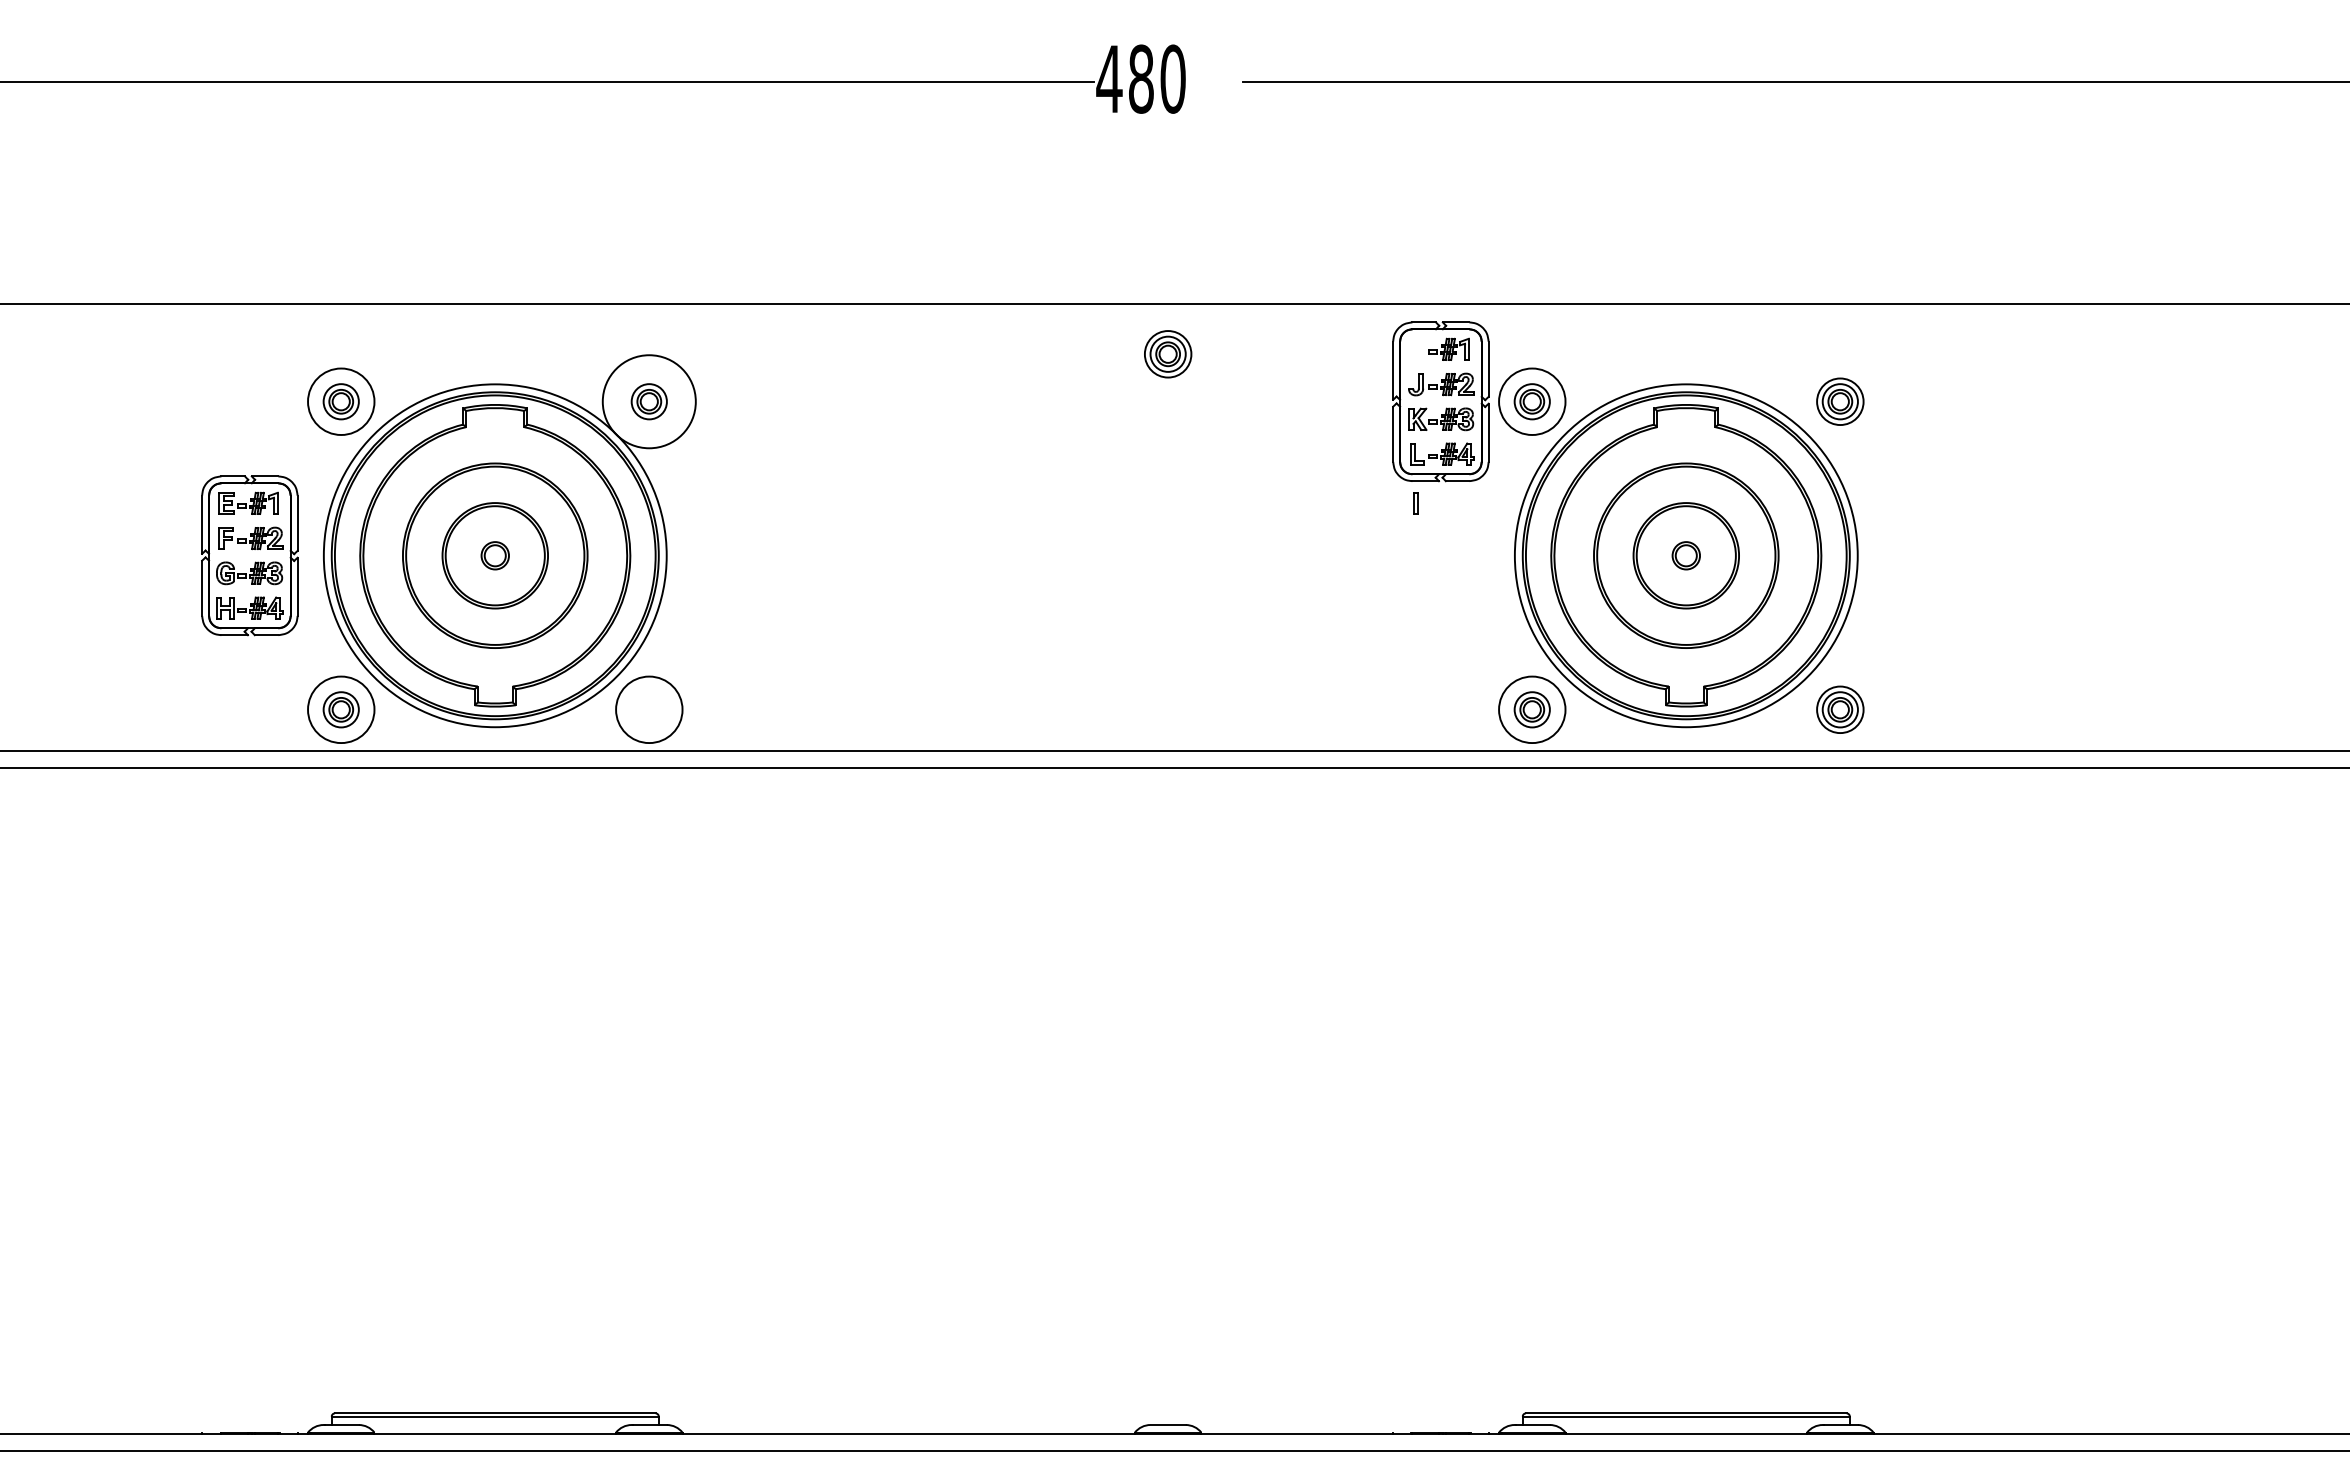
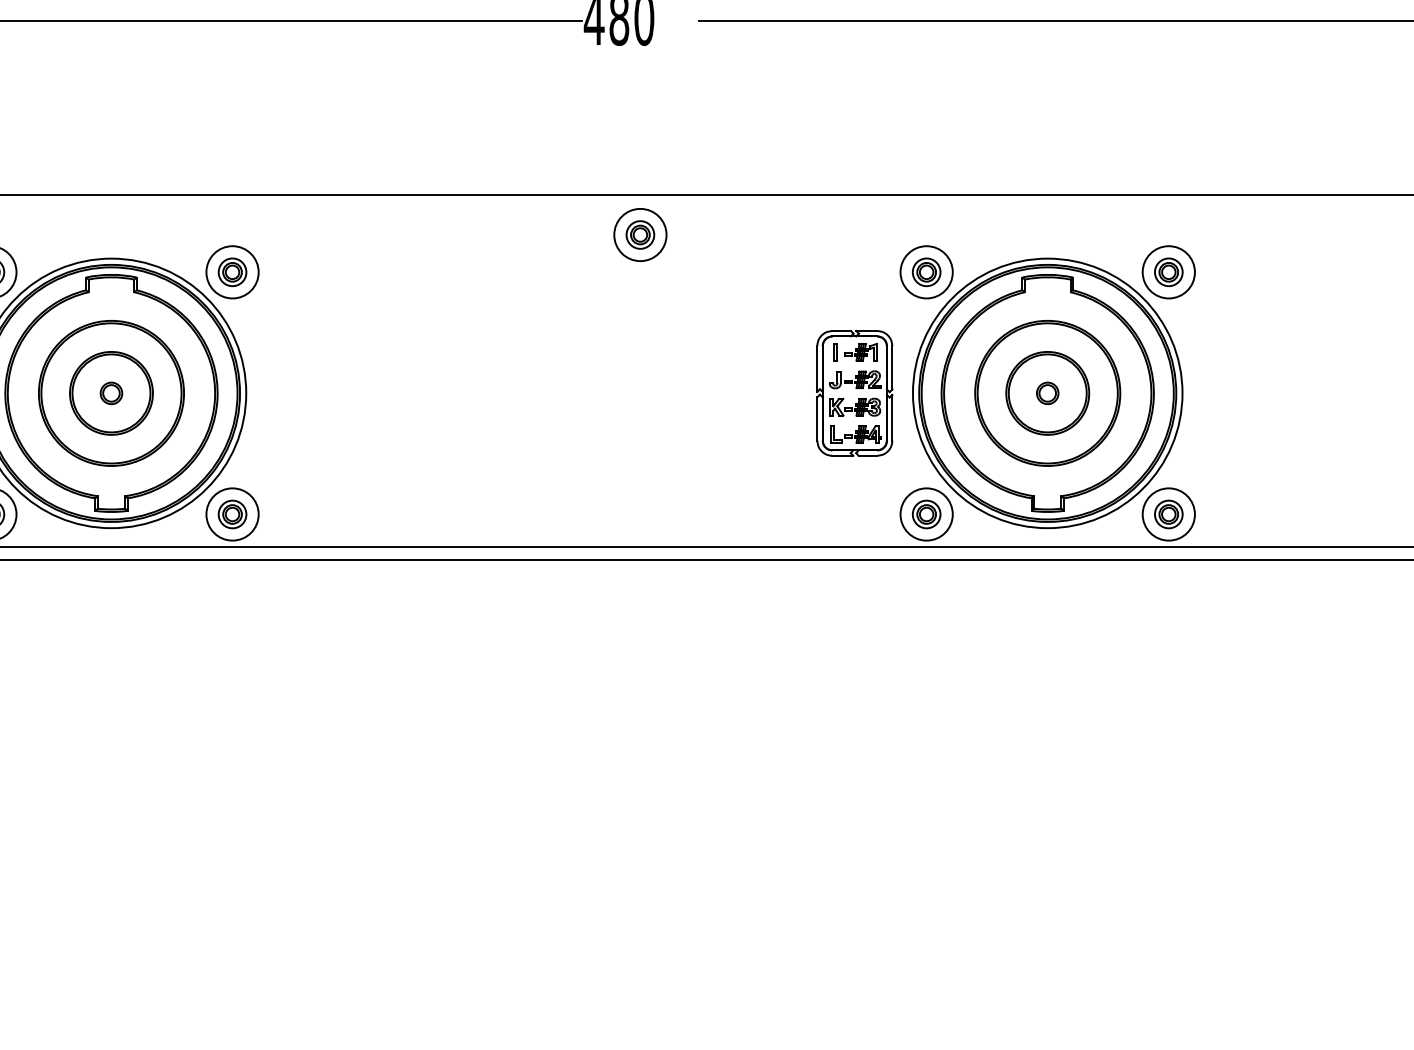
circle: (1167, 354) -> (639, 235), size x1.43
circle: (649, 401) -> (232, 272), size x0.71
part: (1440, 401) -> (854, 393), moved
circle: (1840, 401) -> (1168, 272), size x1.43
part: (648, 709) -> (231, 514), added
circle: (1840, 709) -> (1168, 514), size x1.43

